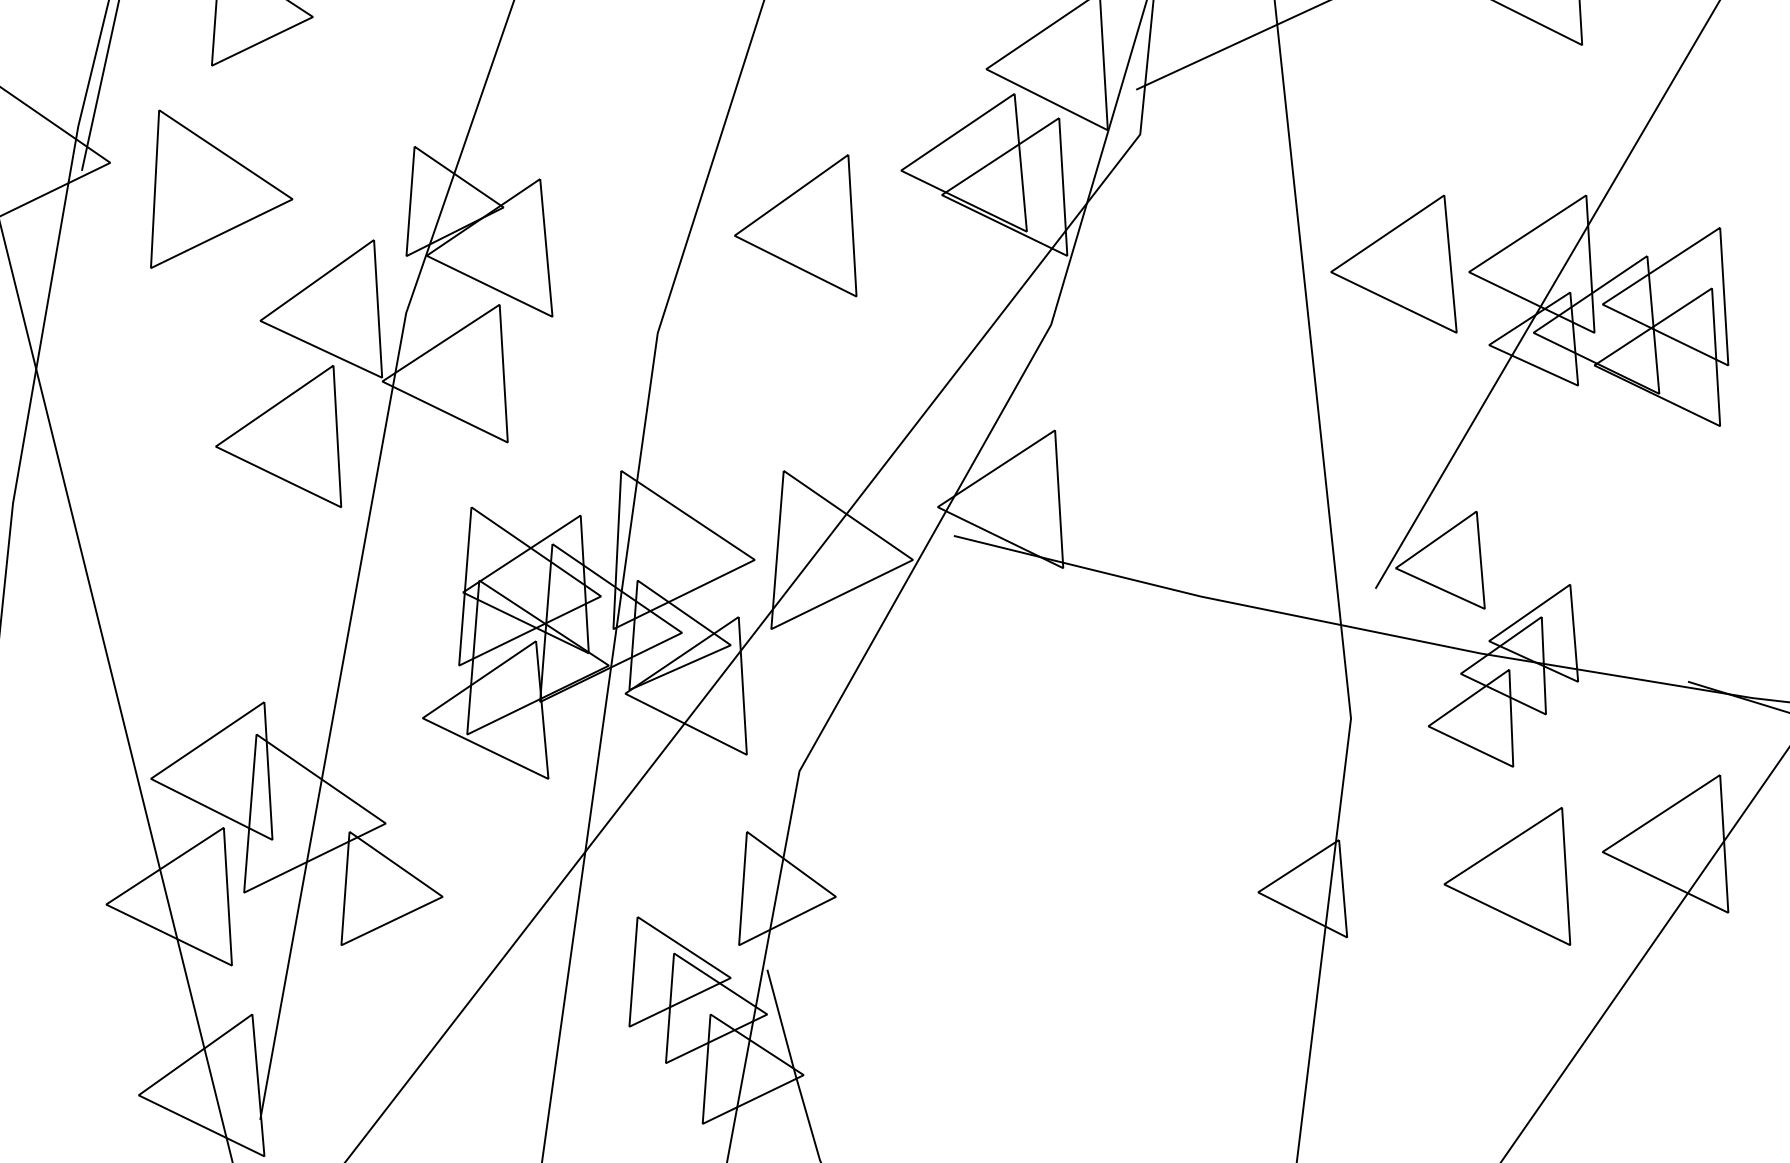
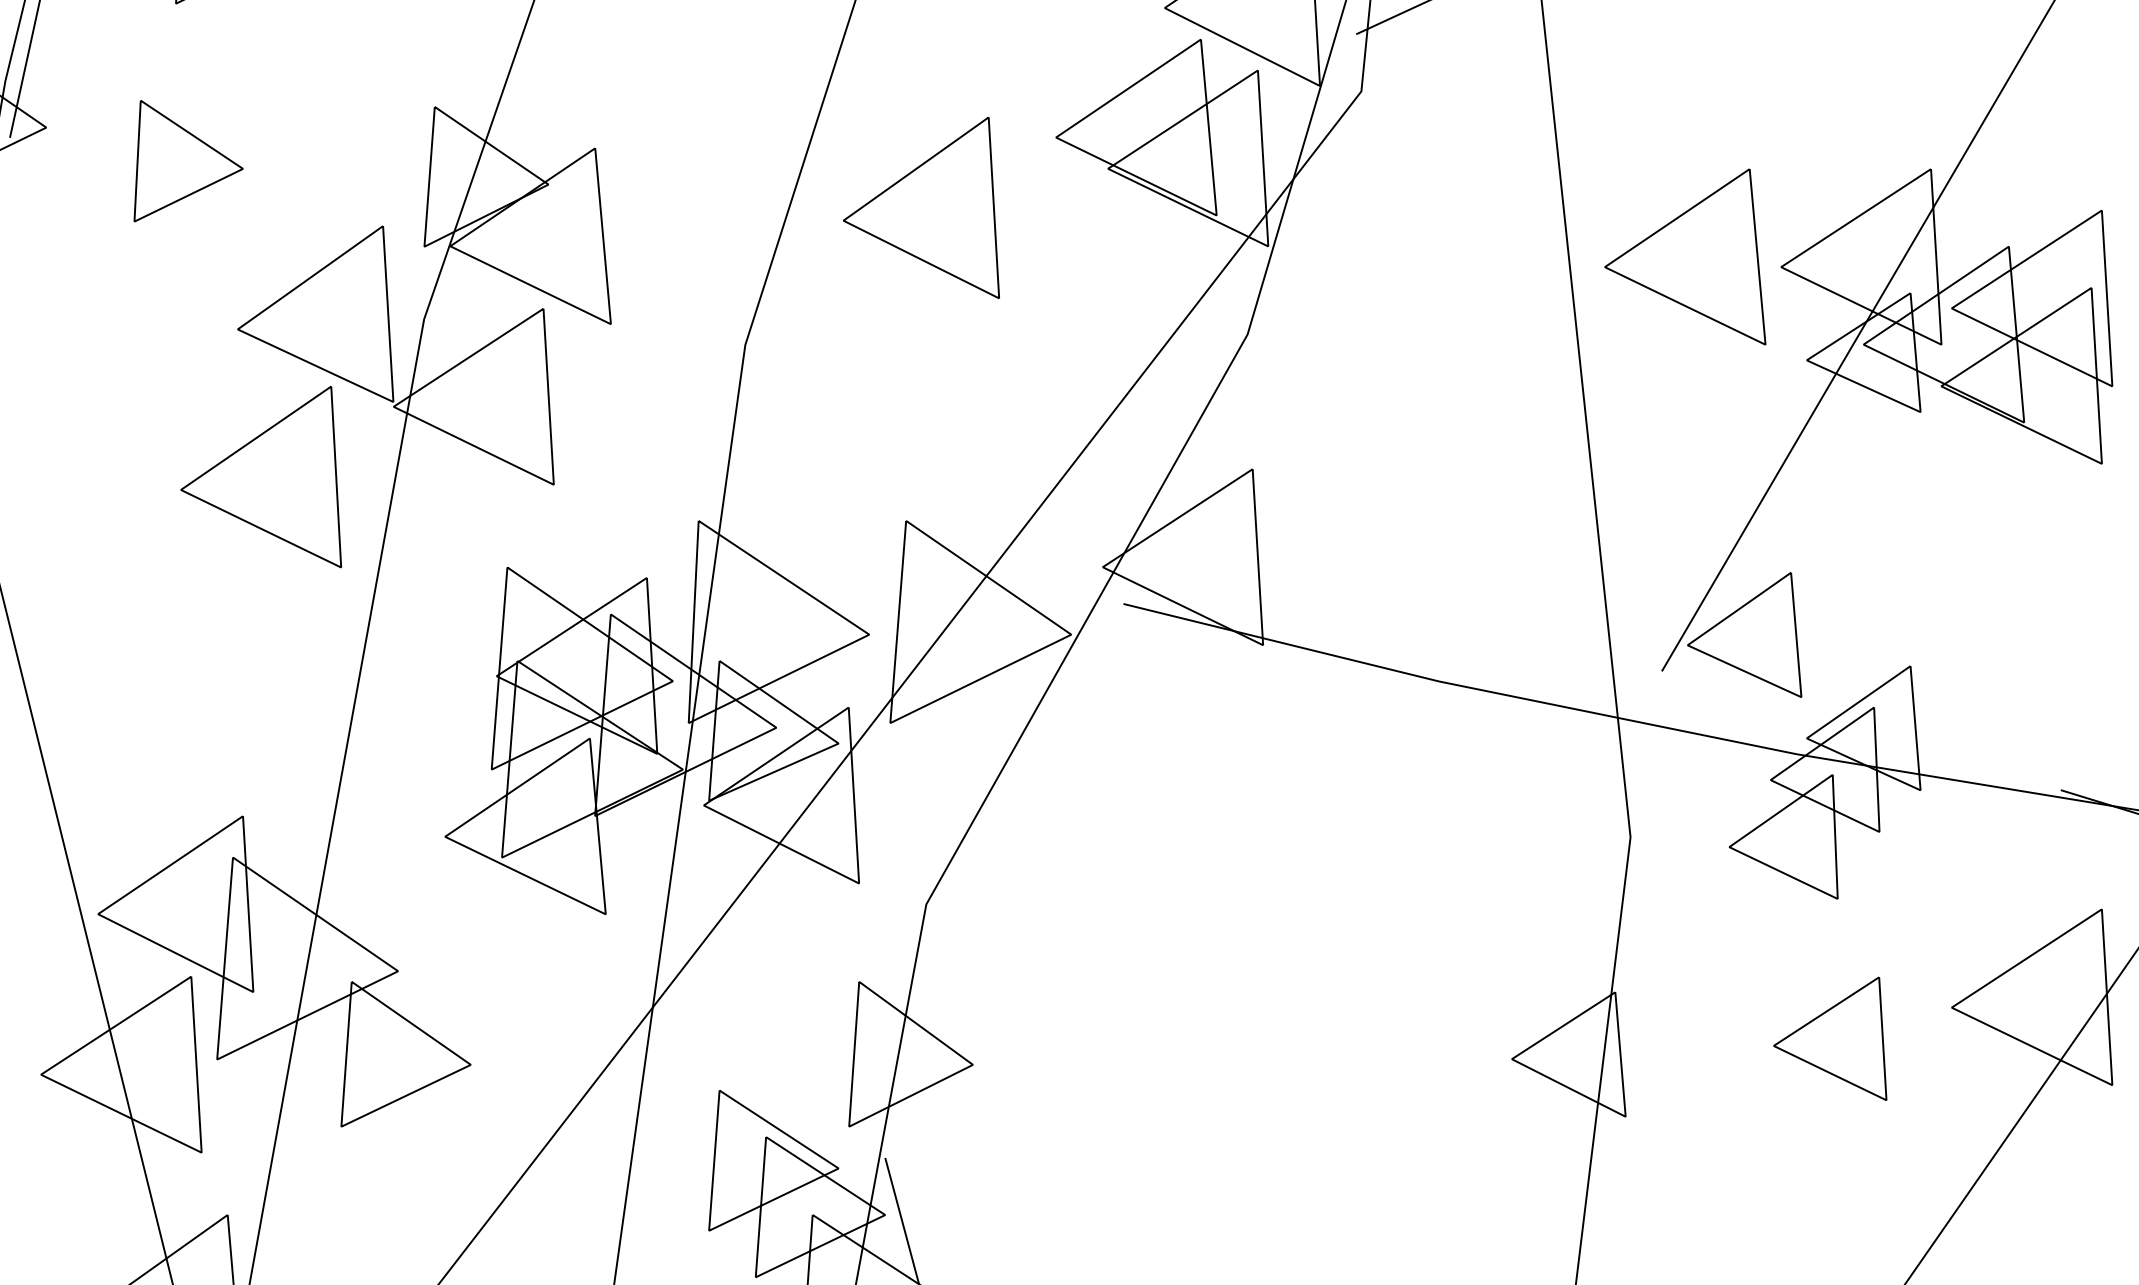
part: (221, 188) -> (188, 160), size x0.6
part: (1507, 876) -> (1830, 1038), size x0.7

